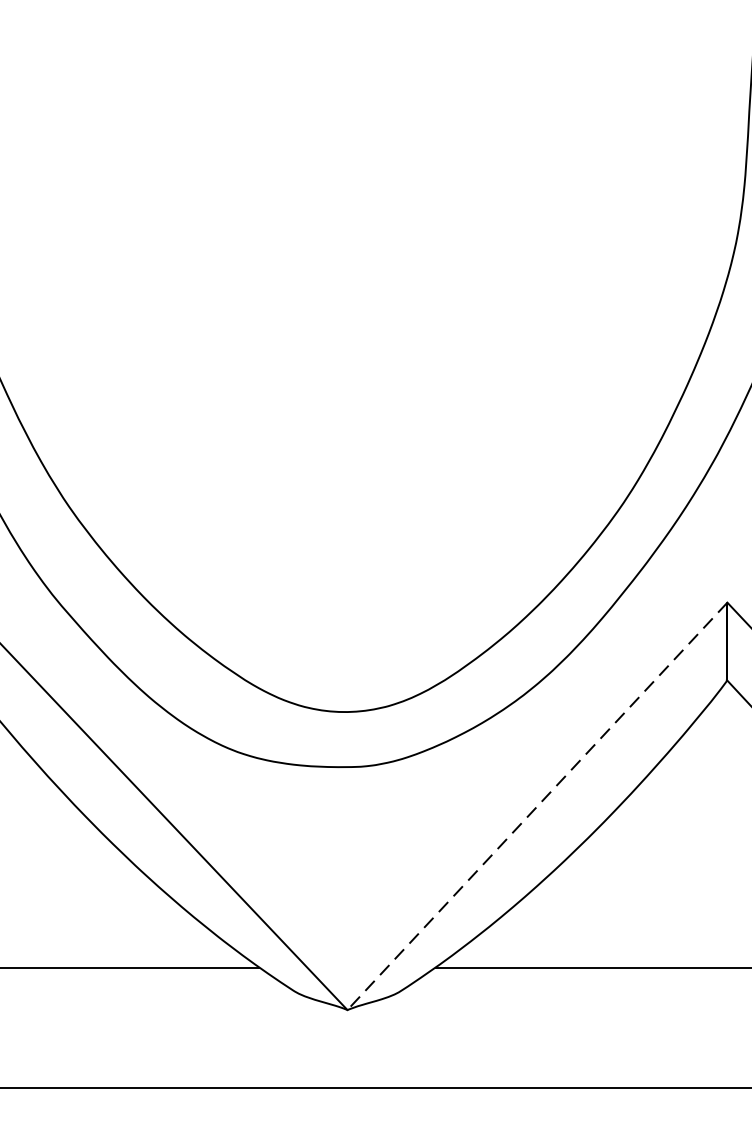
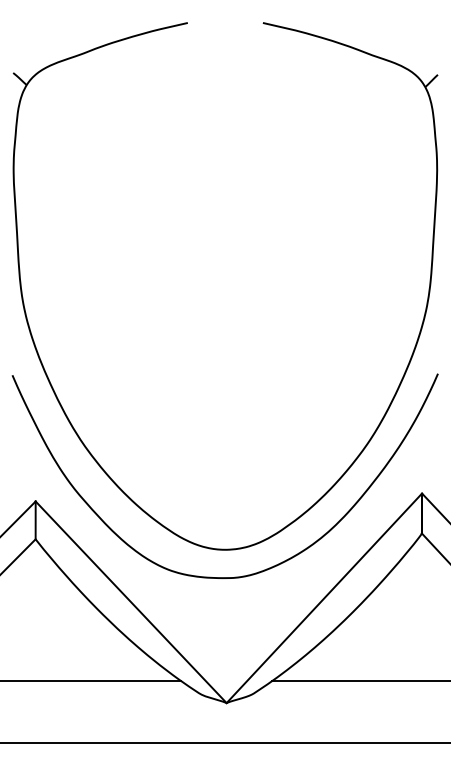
line: (537, 806) -> (324, 598), dashed -> solid

